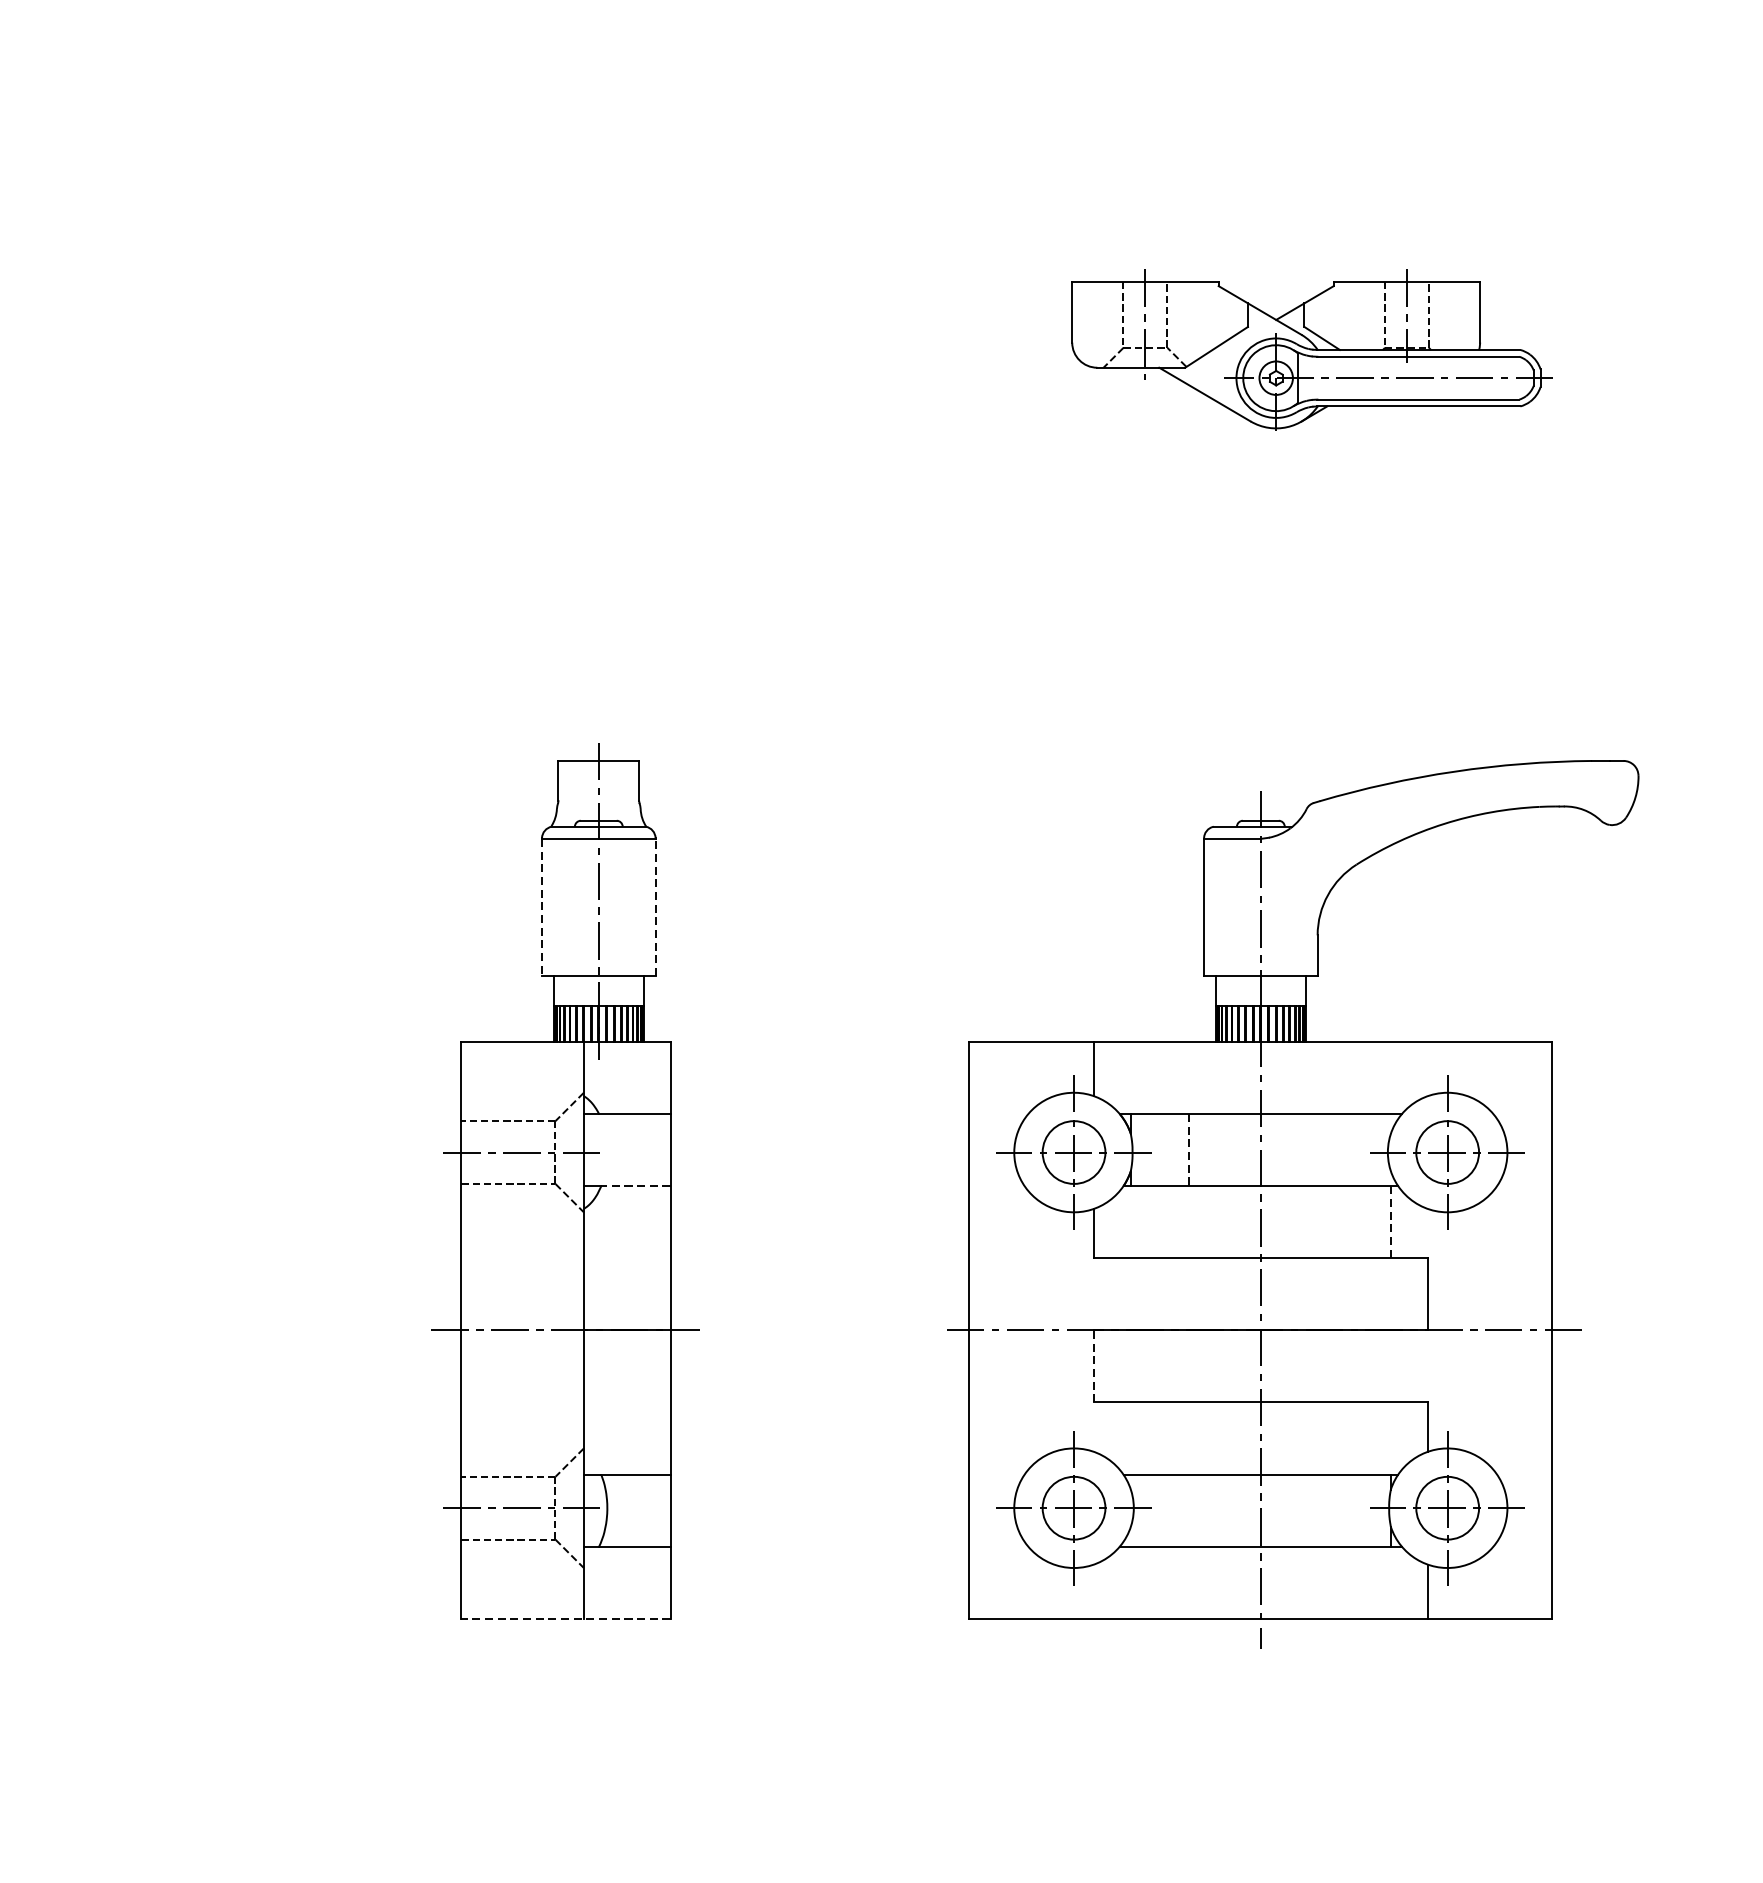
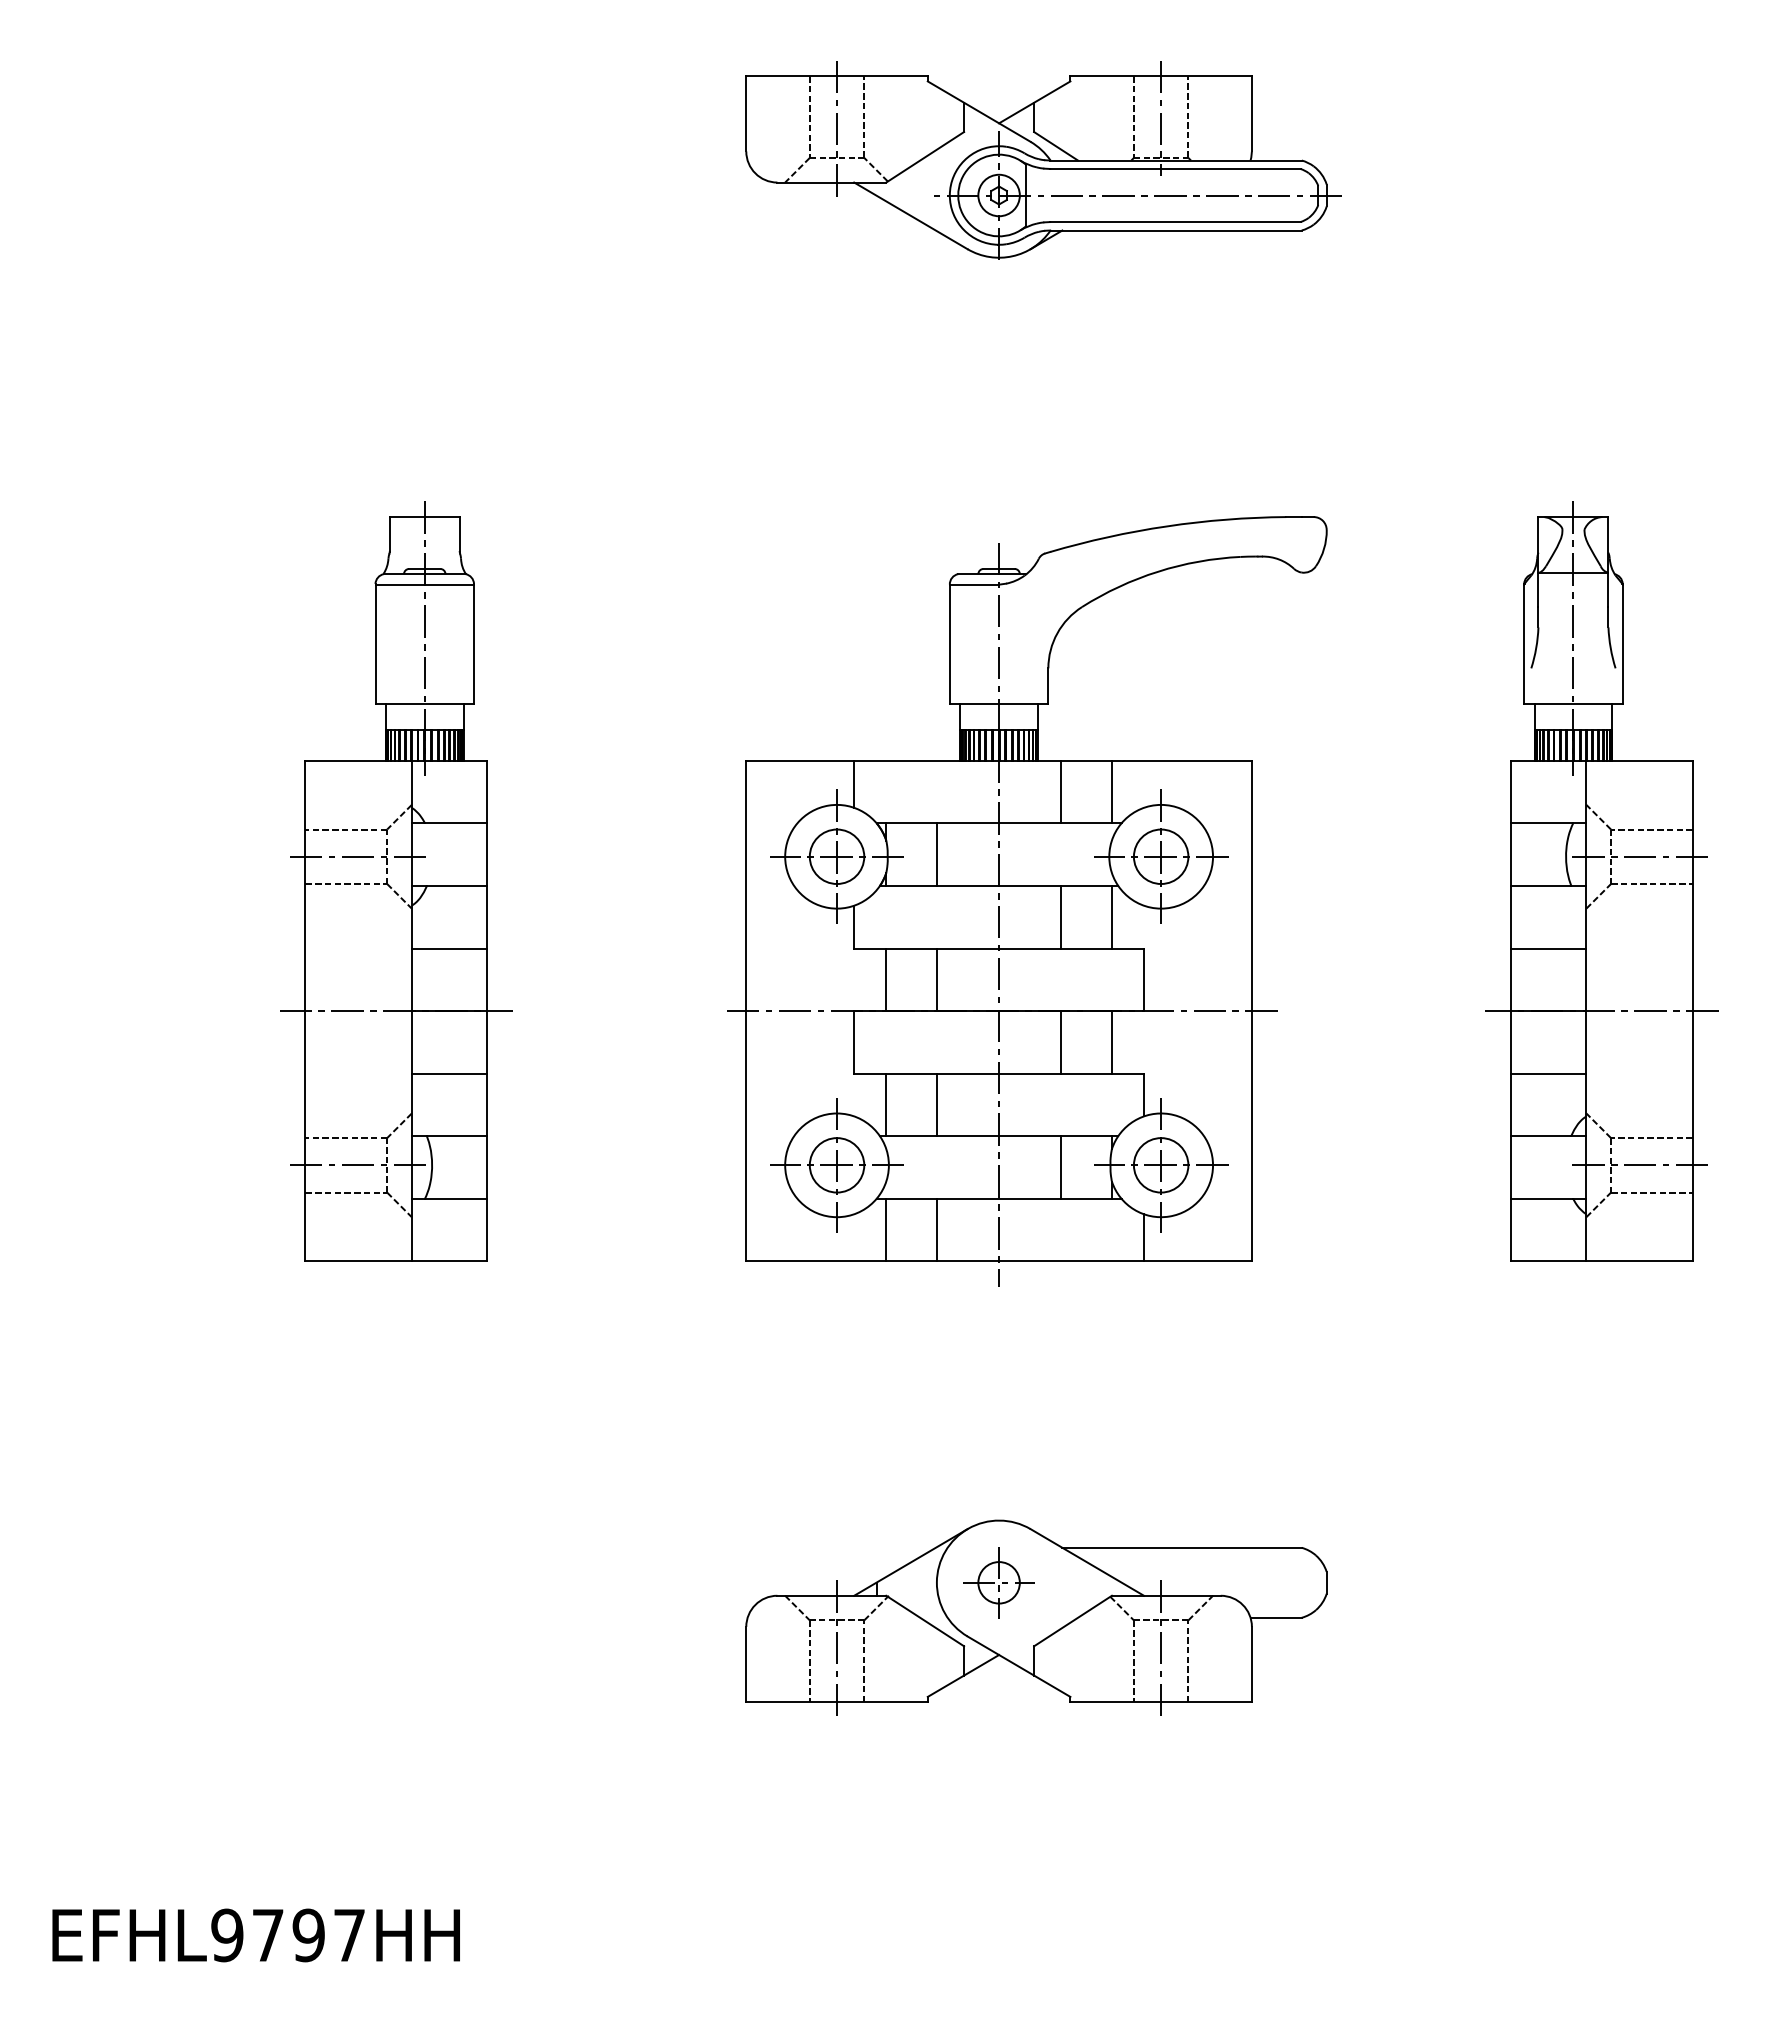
part: (1312, 349) -> (1043, 160), size x1.43
line: (542, 907) -> (375, 644), dashed -> solid
line: (656, 907) -> (474, 644), dashed -> solid
line: (1332, 1077) -> (1061, 791), added
line: (1390, 1077) -> (1111, 791), added
line: (1188, 1151) -> (936, 855), dashed -> solid
line: (635, 1185) -> (456, 885), dashed -> solid
line: (1332, 1221) -> (1061, 916), added
line: (1390, 1222) -> (1111, 917), dashed -> solid
line: (626, 1258) -> (448, 948), added
line: (1131, 1294) -> (886, 979), added
line: (1188, 1294) -> (936, 979), added
line: (1094, 1365) -> (854, 1041), dashed -> solid
line: (1332, 1366) -> (1061, 1042), added
line: (1390, 1366) -> (1111, 1042), added
line: (626, 1402) -> (448, 1073), added
line: (1131, 1438) -> (886, 1104), added
line: (1188, 1438) -> (936, 1104), added
line: (1332, 1510) -> (1061, 1167), added
line: (1131, 1582) -> (886, 1229), added
line: (1188, 1582) -> (936, 1229), added
line: (566, 1619) -> (396, 1261), dashed -> solid

